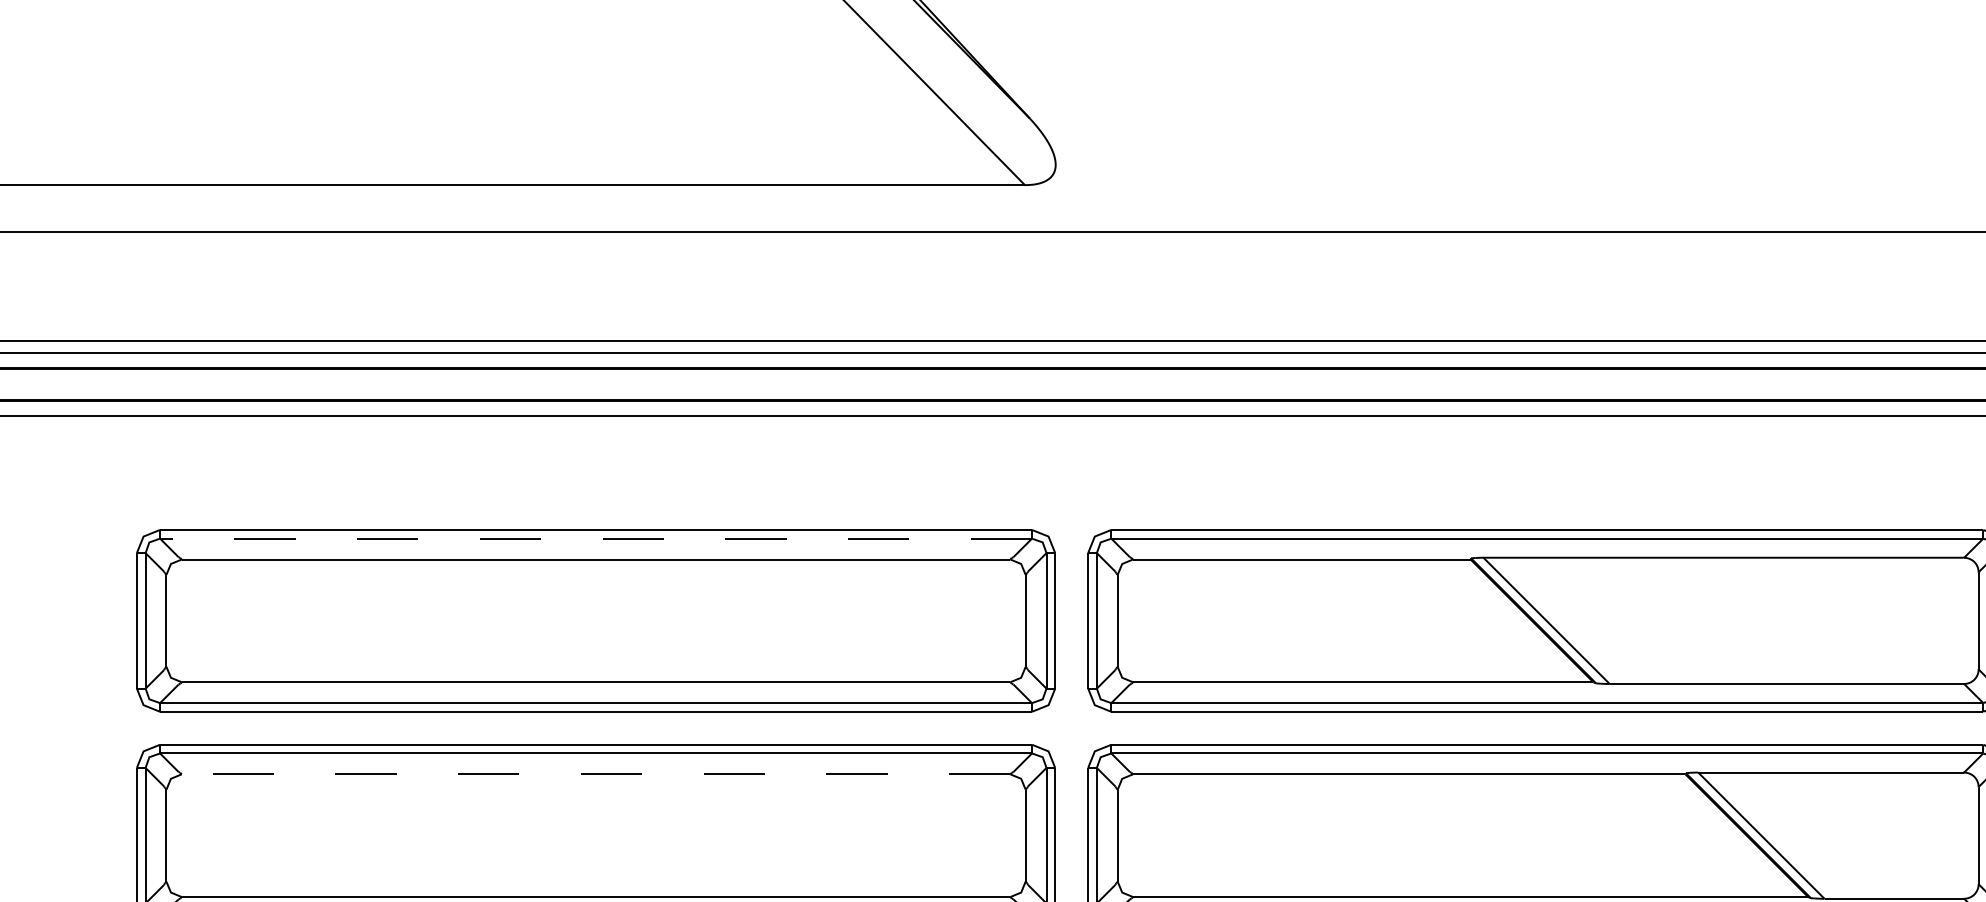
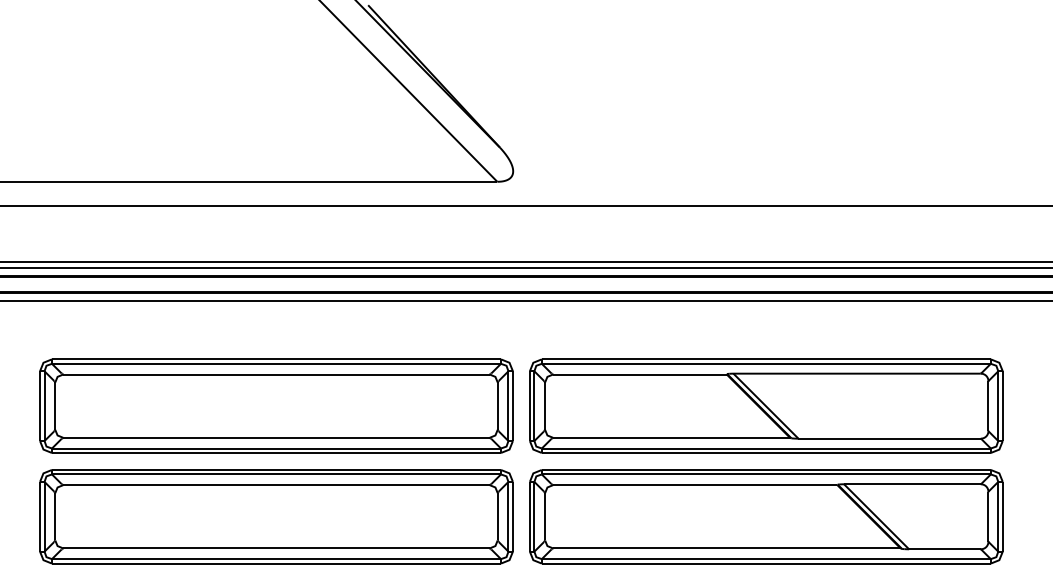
line: (596, 538) -> (276, 363), dashed -> solid
line: (596, 774) -> (276, 485), dashed -> solid

